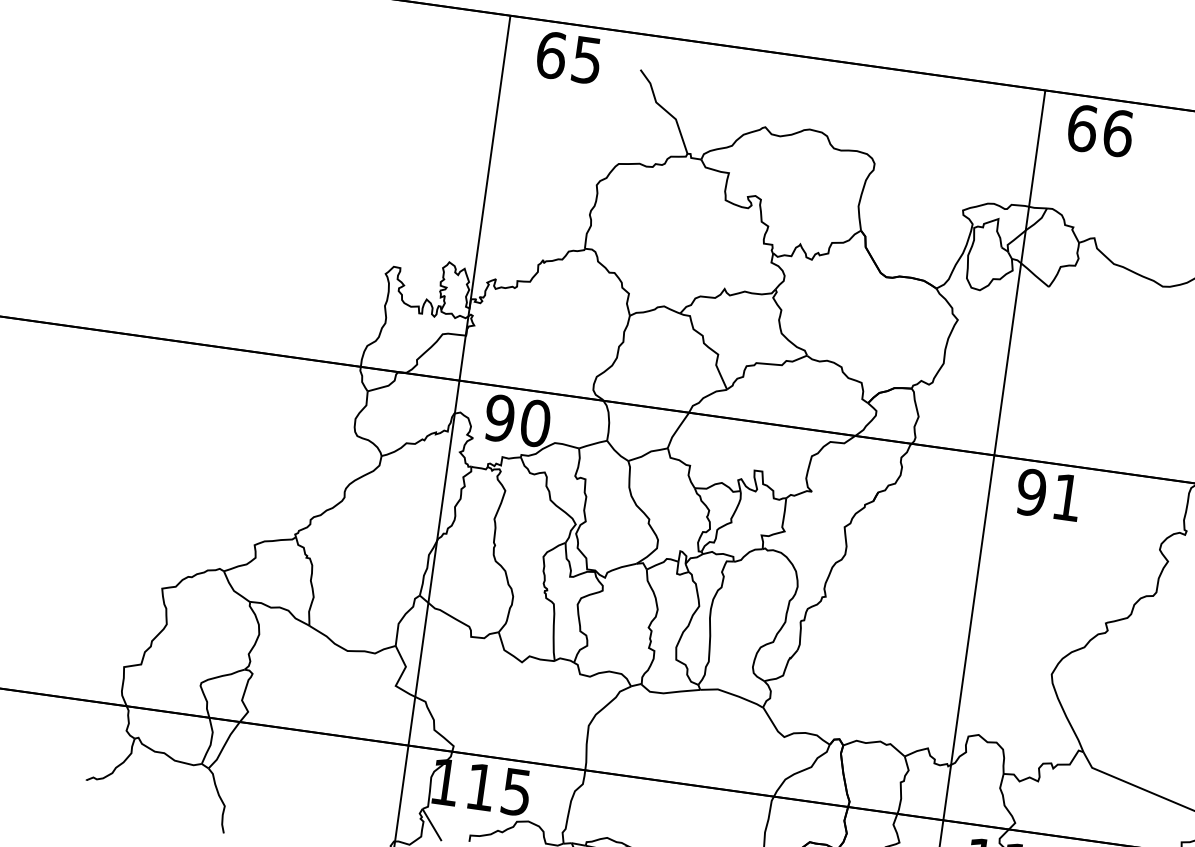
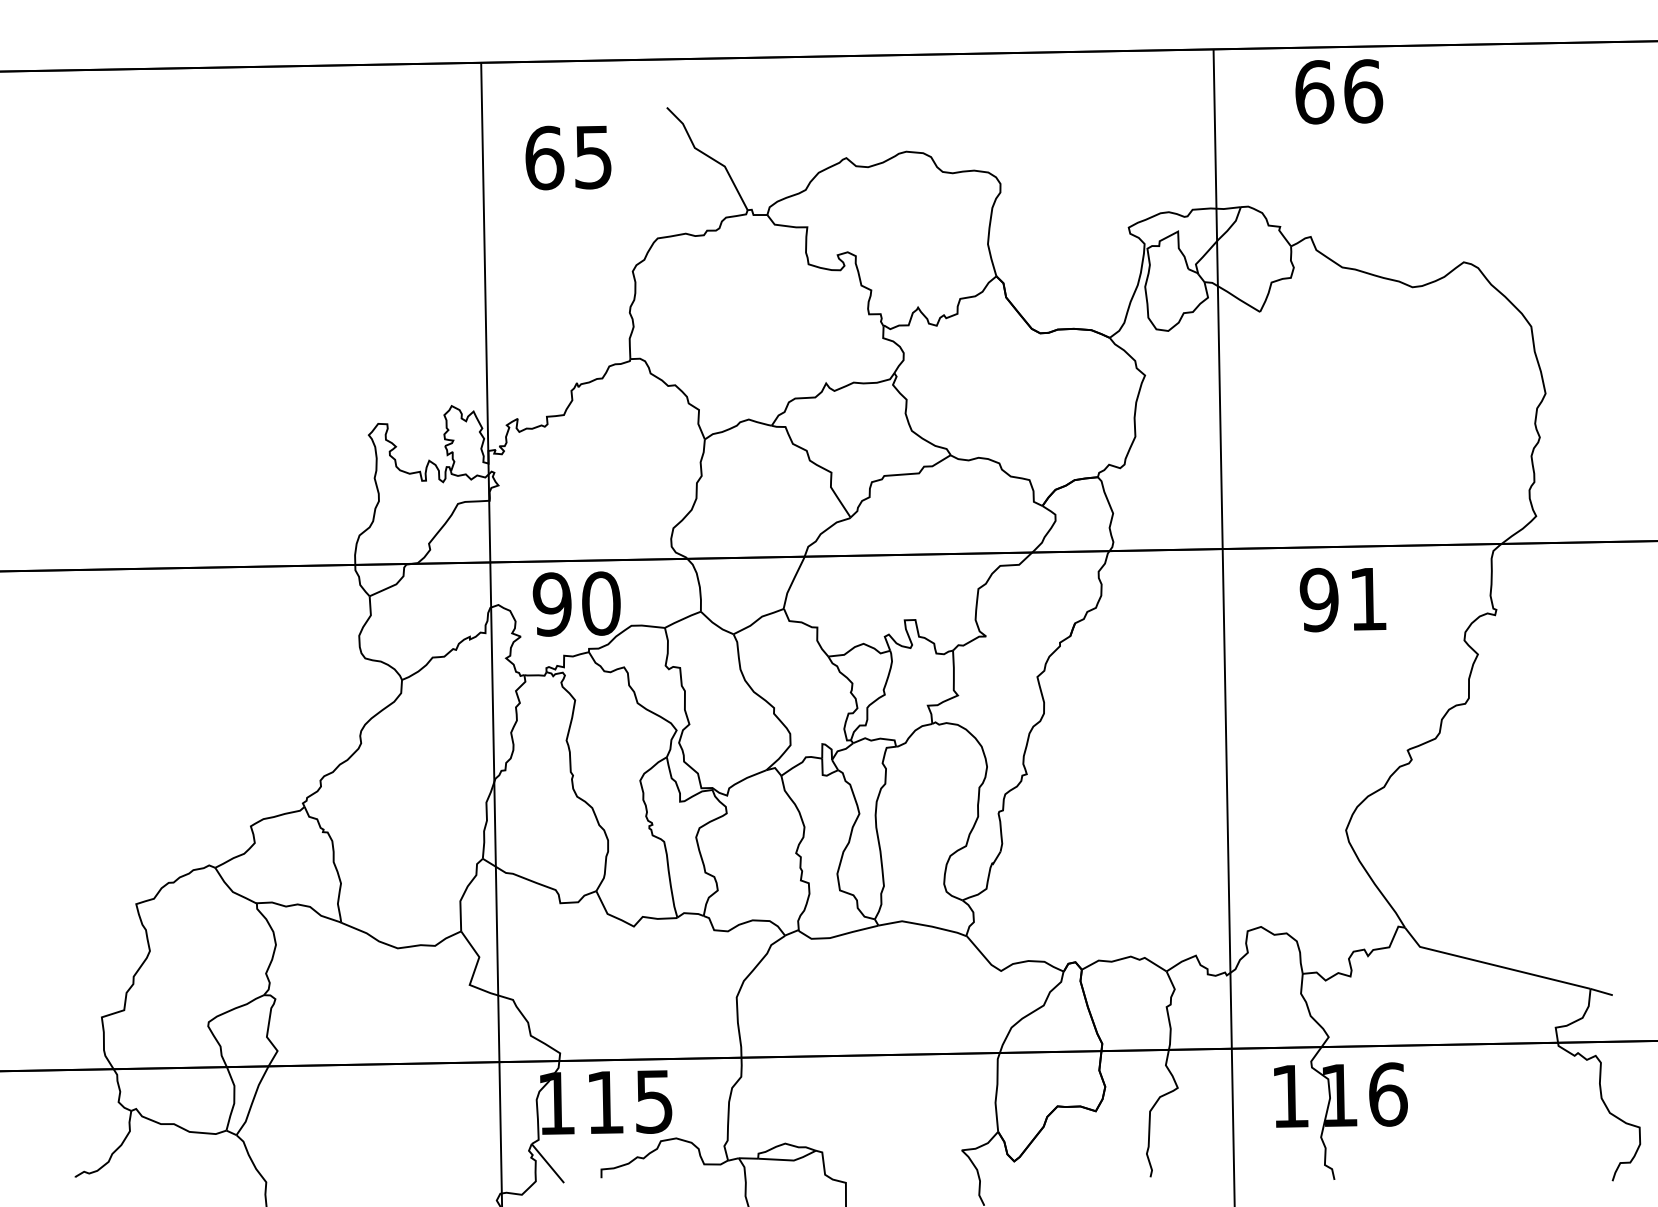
text: (568, 57) -> (568, 157), moved
text: (1100, 130) -> (1339, 91), moved
text: (1048, 494) -> (1342, 599), moved

